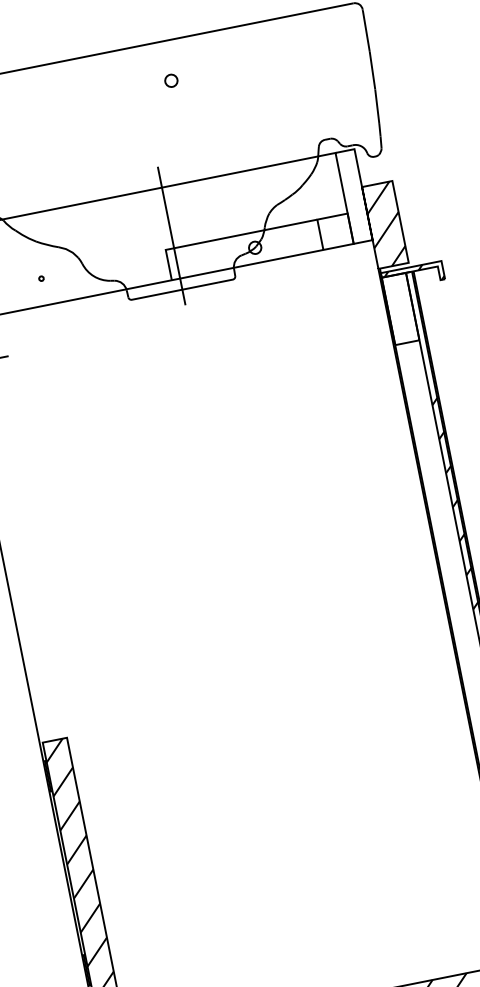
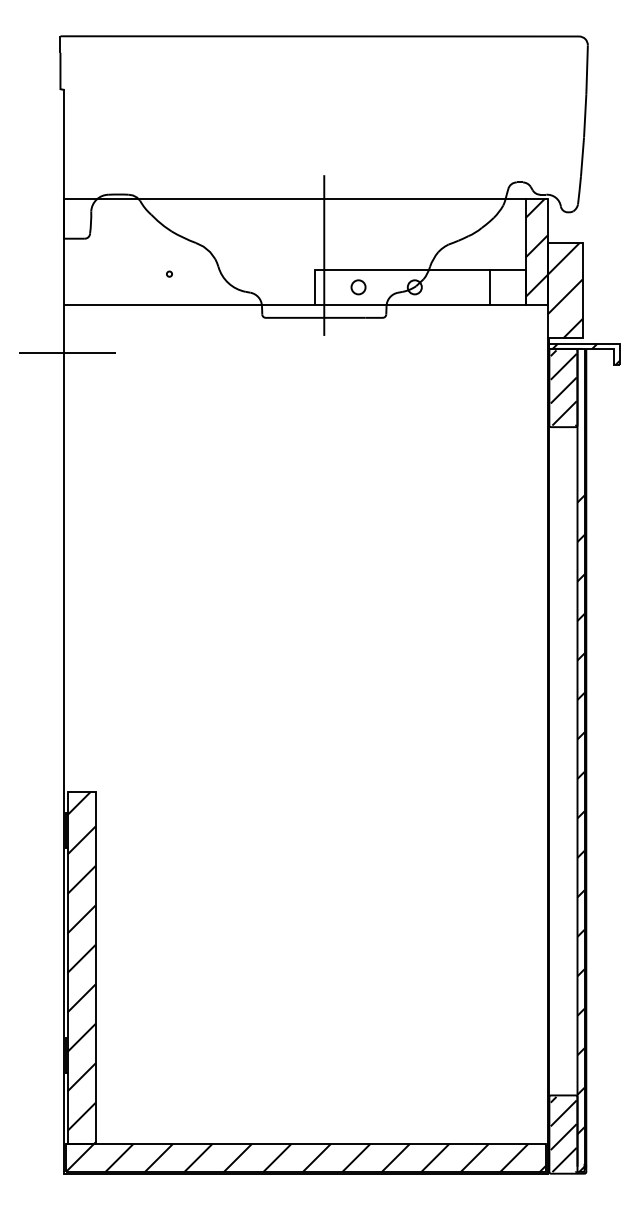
circle: (171, 80) -> (358, 287), moved
hatch: (353, 193) -> (536, 248), added
hatch: (400, 309) -> (563, 388), added

